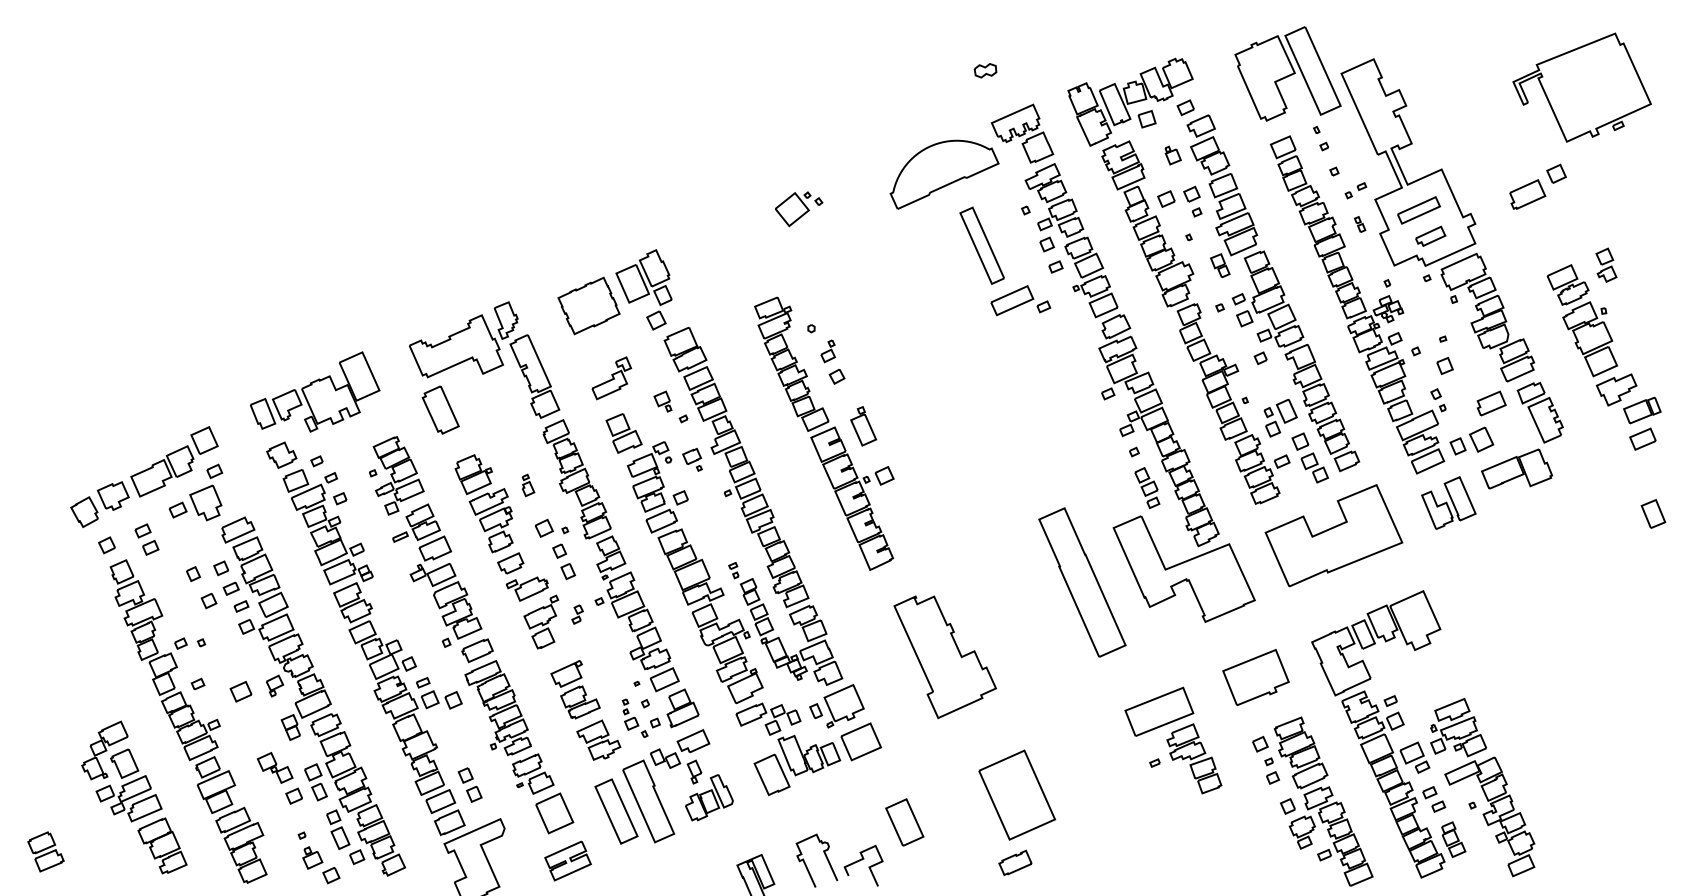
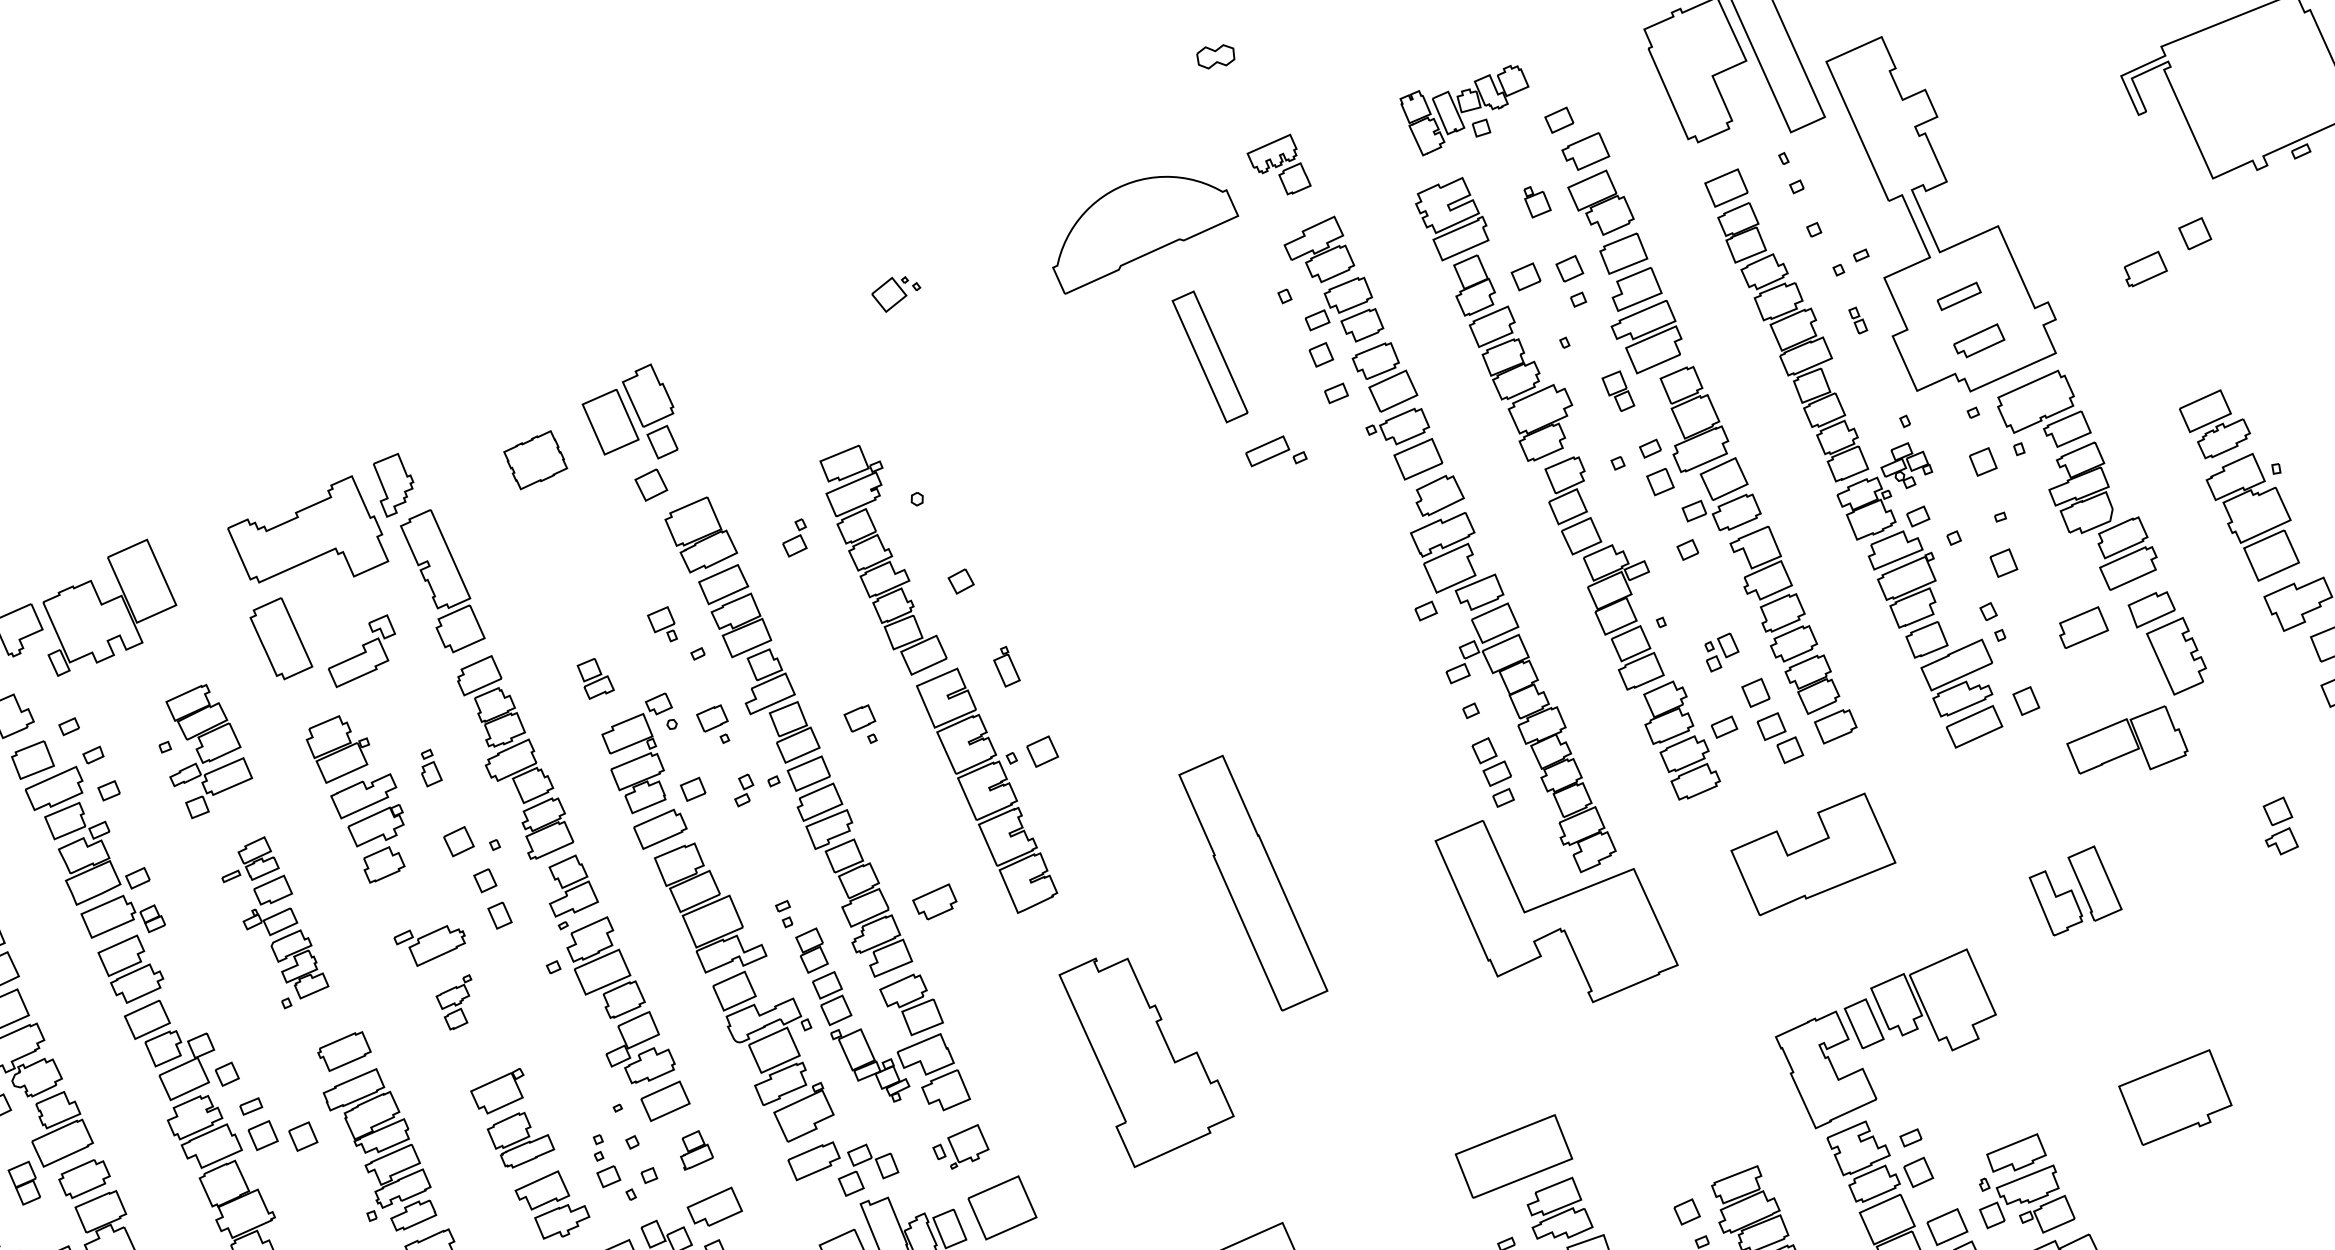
part: (1130, 101) -> (1464, 109), size x0.6
part: (1022, 133) -> (1279, 164), size x0.6
part: (1527, 194) -> (2145, 269), size x0.7
part: (799, 209) -> (896, 294), size x0.6
part: (1418, 210) -> (1958, 296), size x0.6
part: (1606, 264) -> (2280, 824), moved
part: (1020, 300) -> (1275, 450), size x0.6
part: (588, 305) -> (534, 459), size x0.6
part: (1432, 306) -> (1982, 461), added
part: (828, 351) -> (795, 538), moved
part: (611, 378) -> (361, 651), moved
part: (1280, 417) -> (1721, 651), size x0.6
part: (863, 426) -> (1006, 666), size x0.6
part: (623, 433) -> (594, 678), size x0.6
part: (1481, 439) -> (2066, 689), removed
part: (778, 459) -> (860, 723), added
part: (1448, 502) -> (2075, 889), moved
part: (1333, 535) -> (1812, 853), size x0.7
part: (510, 563) -> (934, 901), moved
part: (437, 575) -> (275, 922), size x0.7
part: (1082, 582) -> (1253, 883), moved
part: (577, 614) -> (744, 790), moved
part: (541, 621) -> (454, 1001), size x0.6
part: (1255, 676) -> (2174, 1095), moved
part: (836, 706) -> (960, 1147), size x0.6
part: (682, 708) -> (696, 1150), size x0.6

